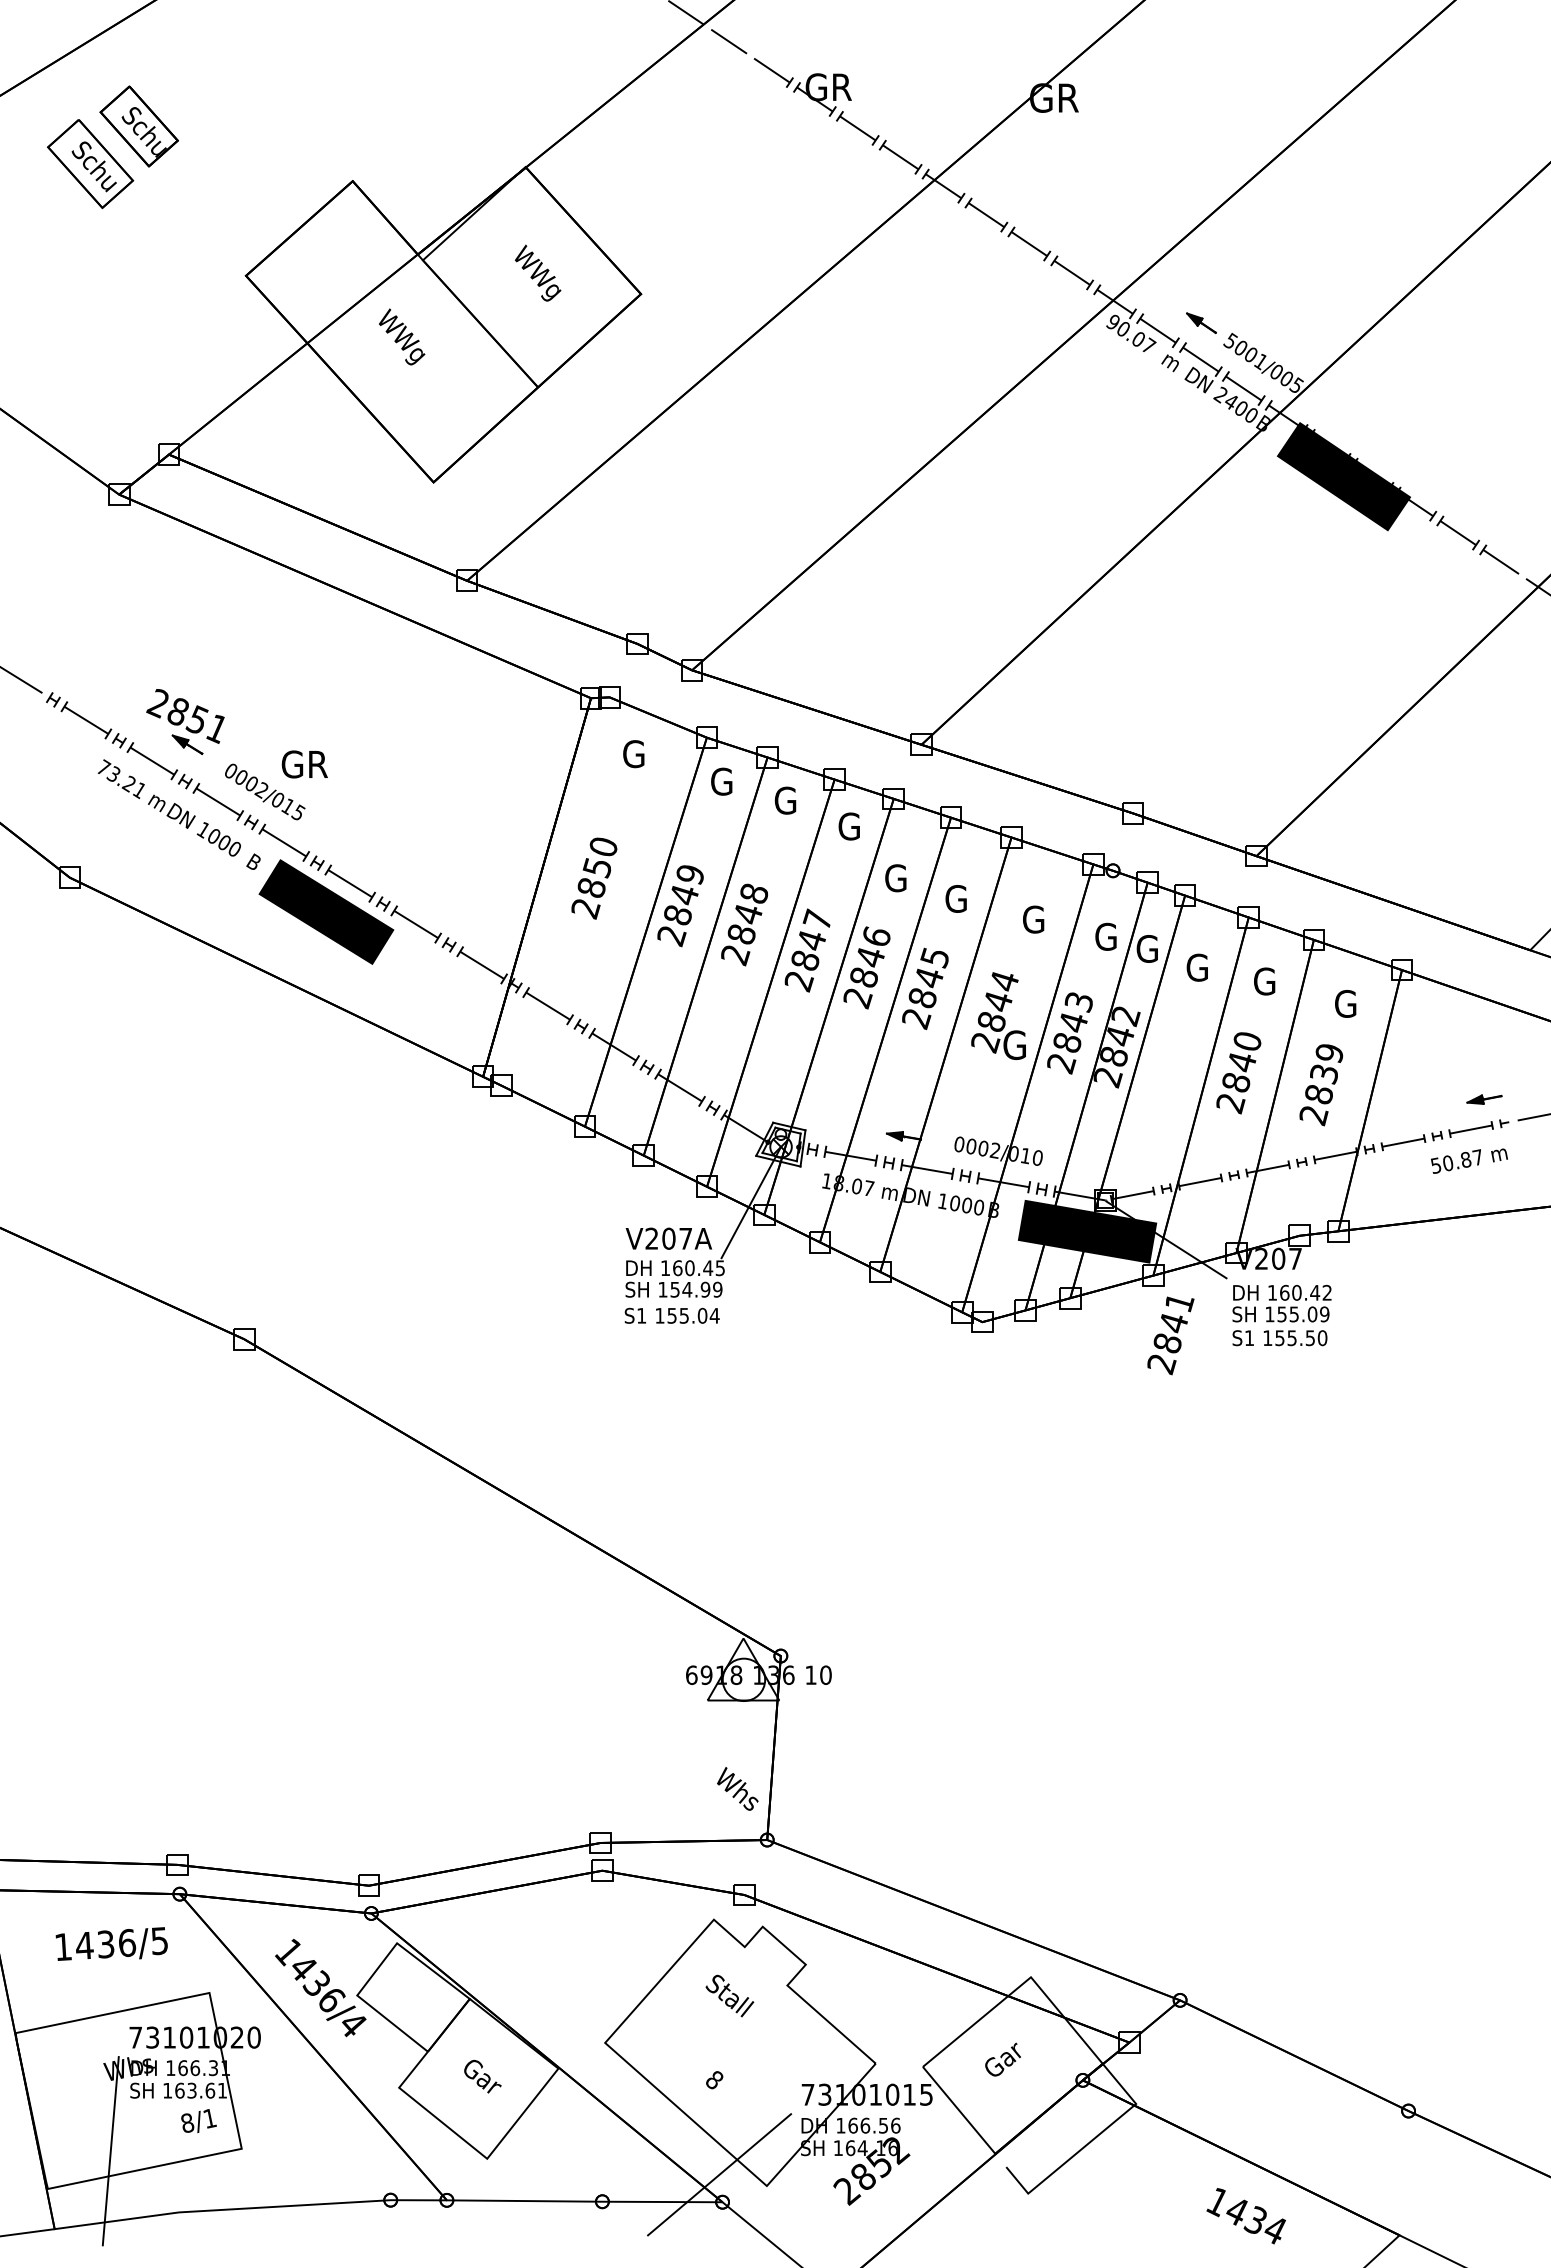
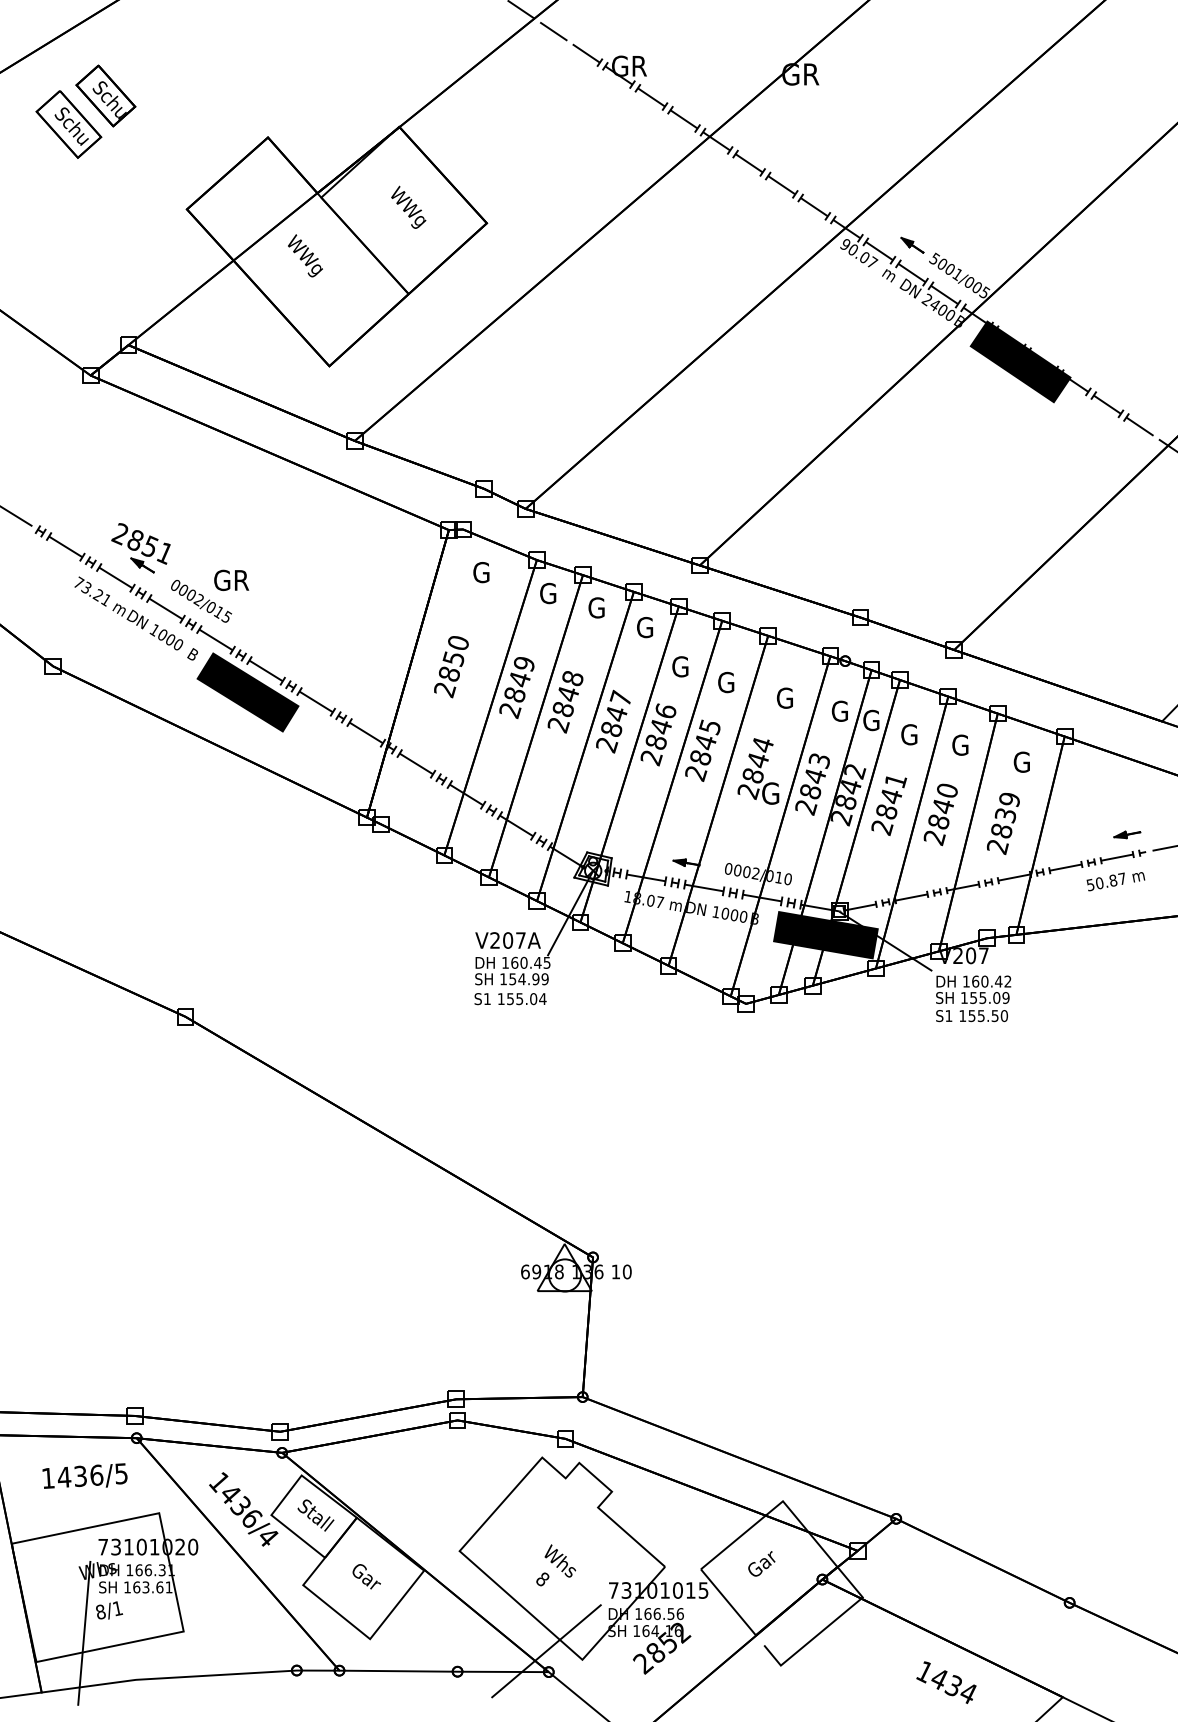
text: (1170, 1335) -> (888, 805), moved
text: (737, 1788) -> (560, 1560), moved
text: (729, 1995) -> (315, 1515), moved
text: (198, 2121) -> (109, 1610), moved

